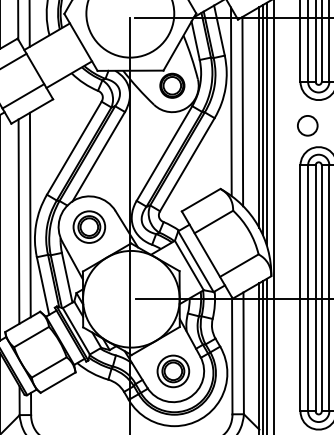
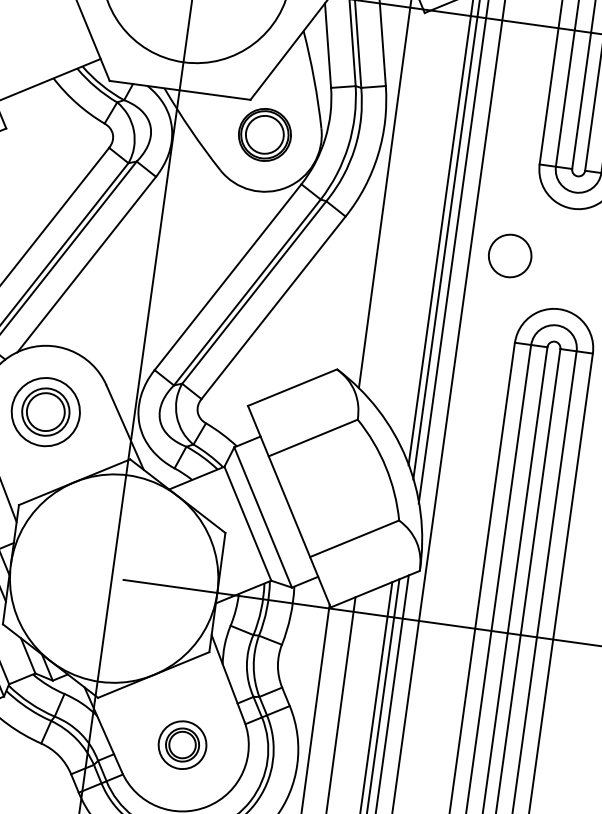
line: (242, 111) -> (407, 210), removed
circle: (307, 125) -> (509, 255), moved
part: (173, 371) -> (182, 745), size x0.7

